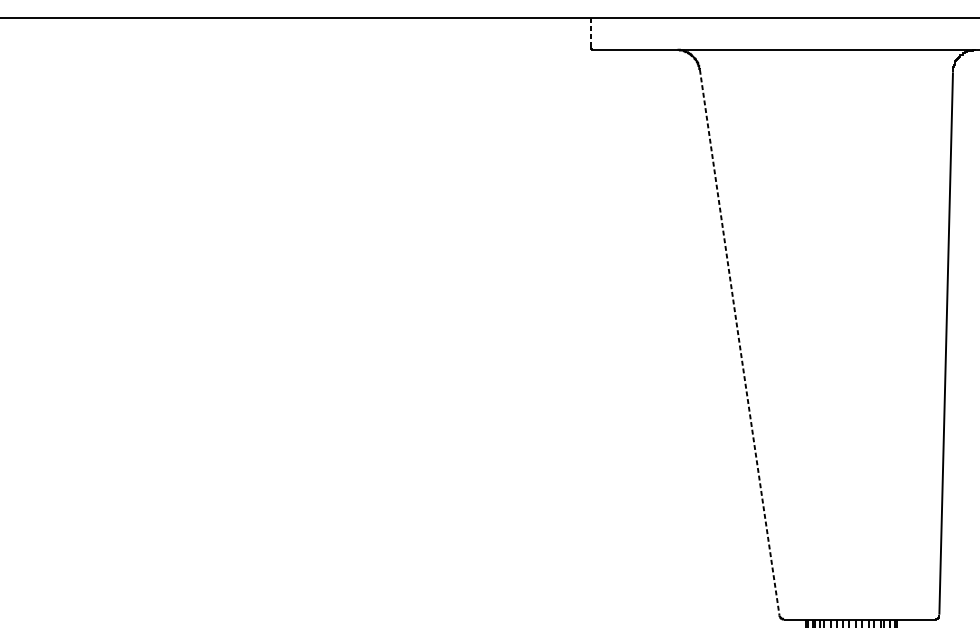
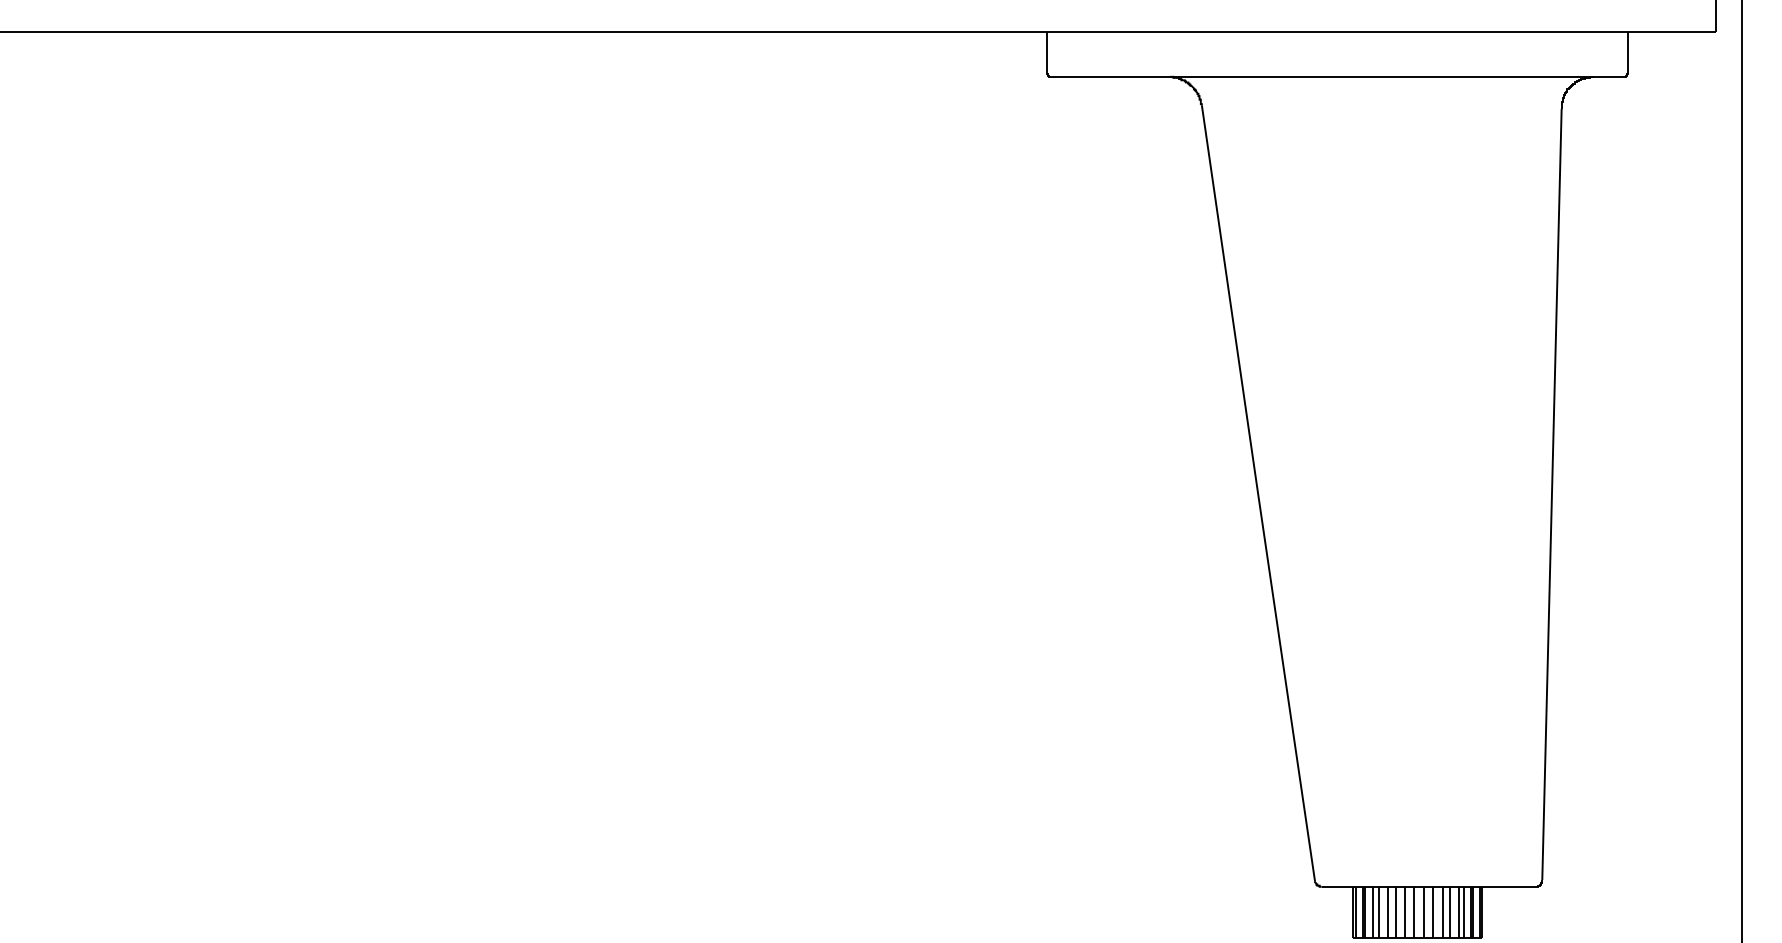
line: (590, 32) -> (1046, 52), dashed -> solid
line: (739, 342) -> (1257, 492), dashed -> solid

